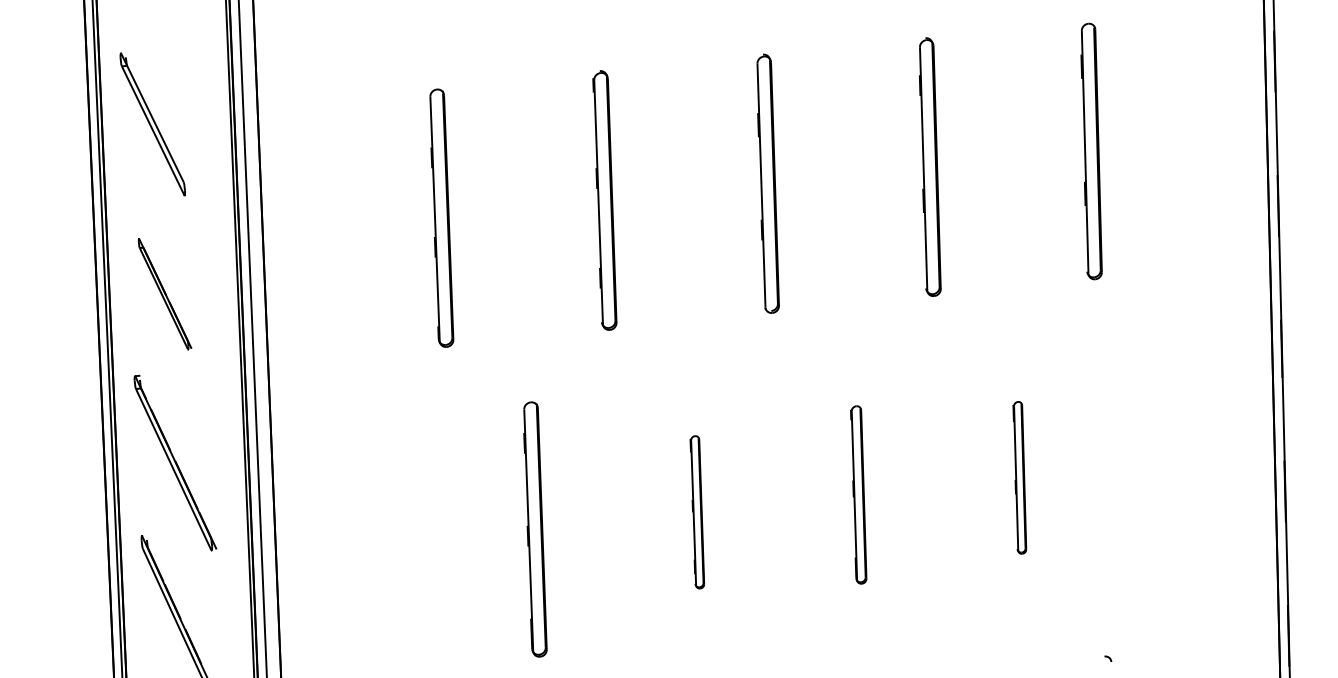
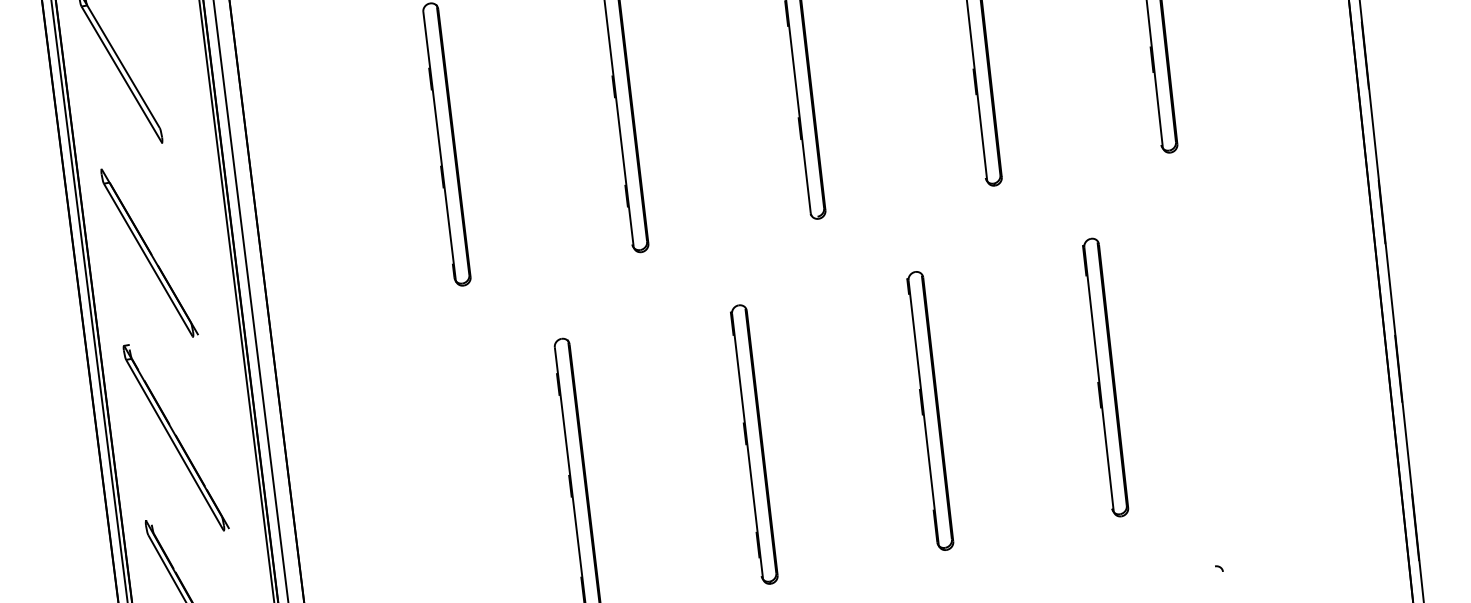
part: (164, 294) -> (148, 253), size x1.43
part: (1019, 477) -> (1105, 377), size x1.67
part: (858, 494) -> (929, 410), size x1.43
part: (697, 512) -> (754, 444), size x1.67

